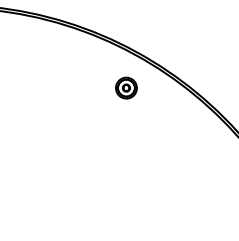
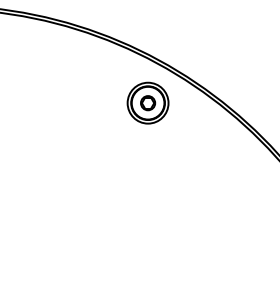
part: (126, 87) -> (148, 102), size x1.67

